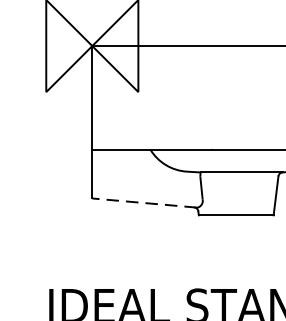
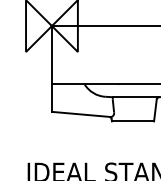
line: (144, 203) -> (81, 114), dashed -> solid

